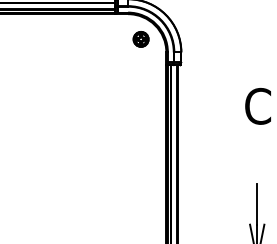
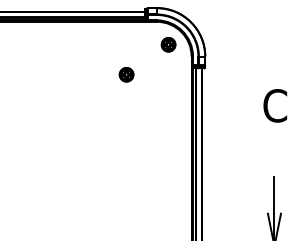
part: (94, 71) -> (126, 74), added

